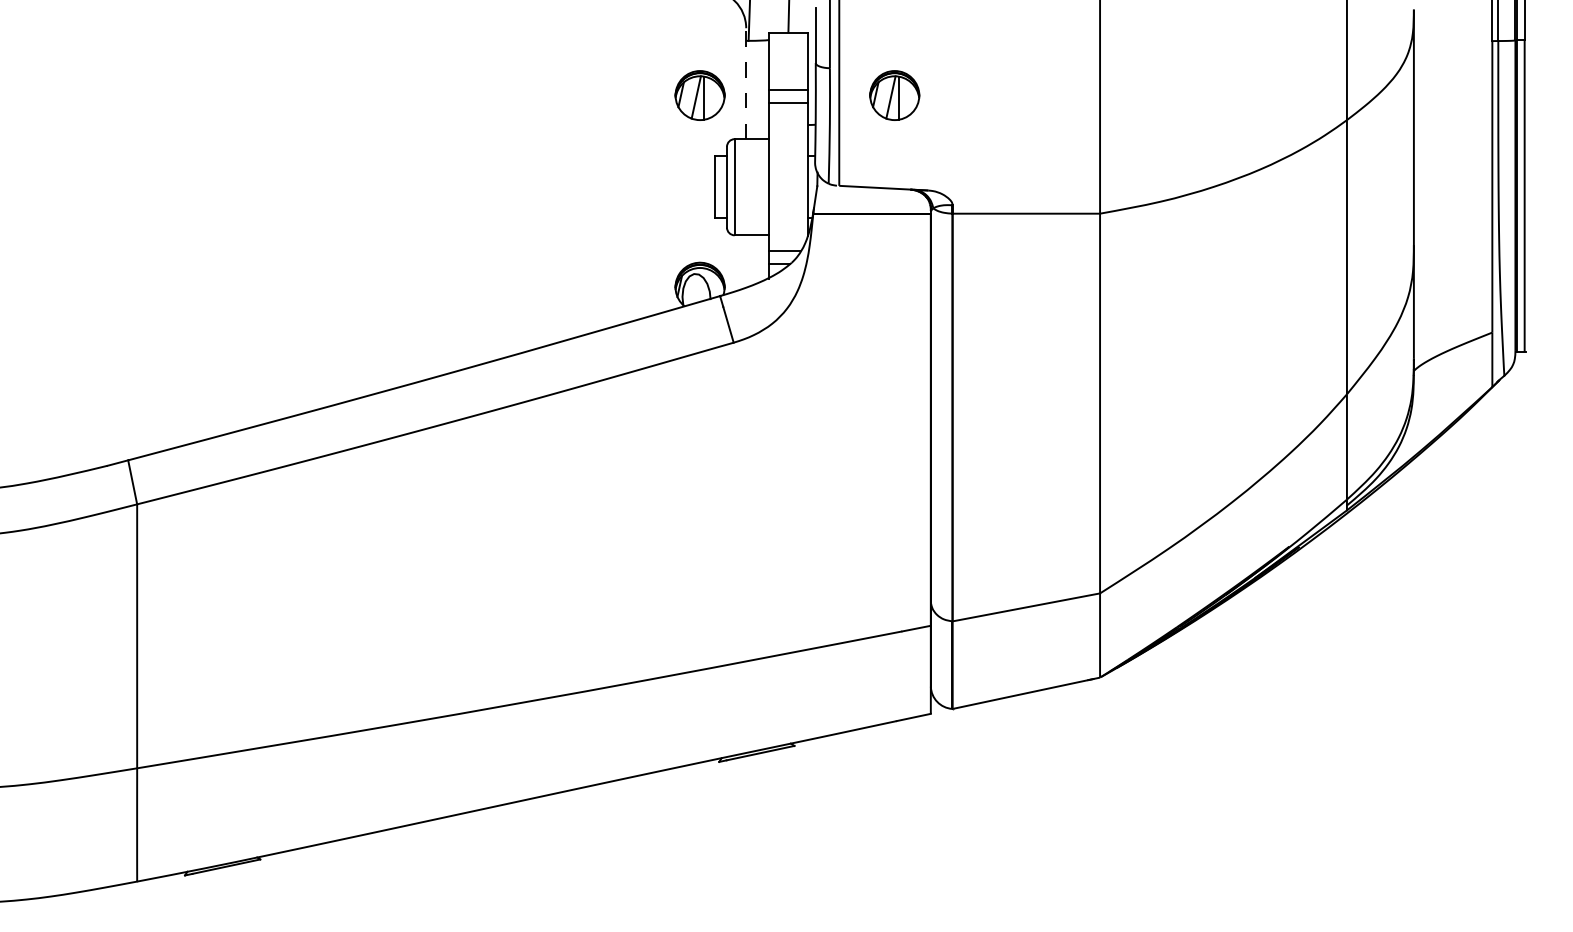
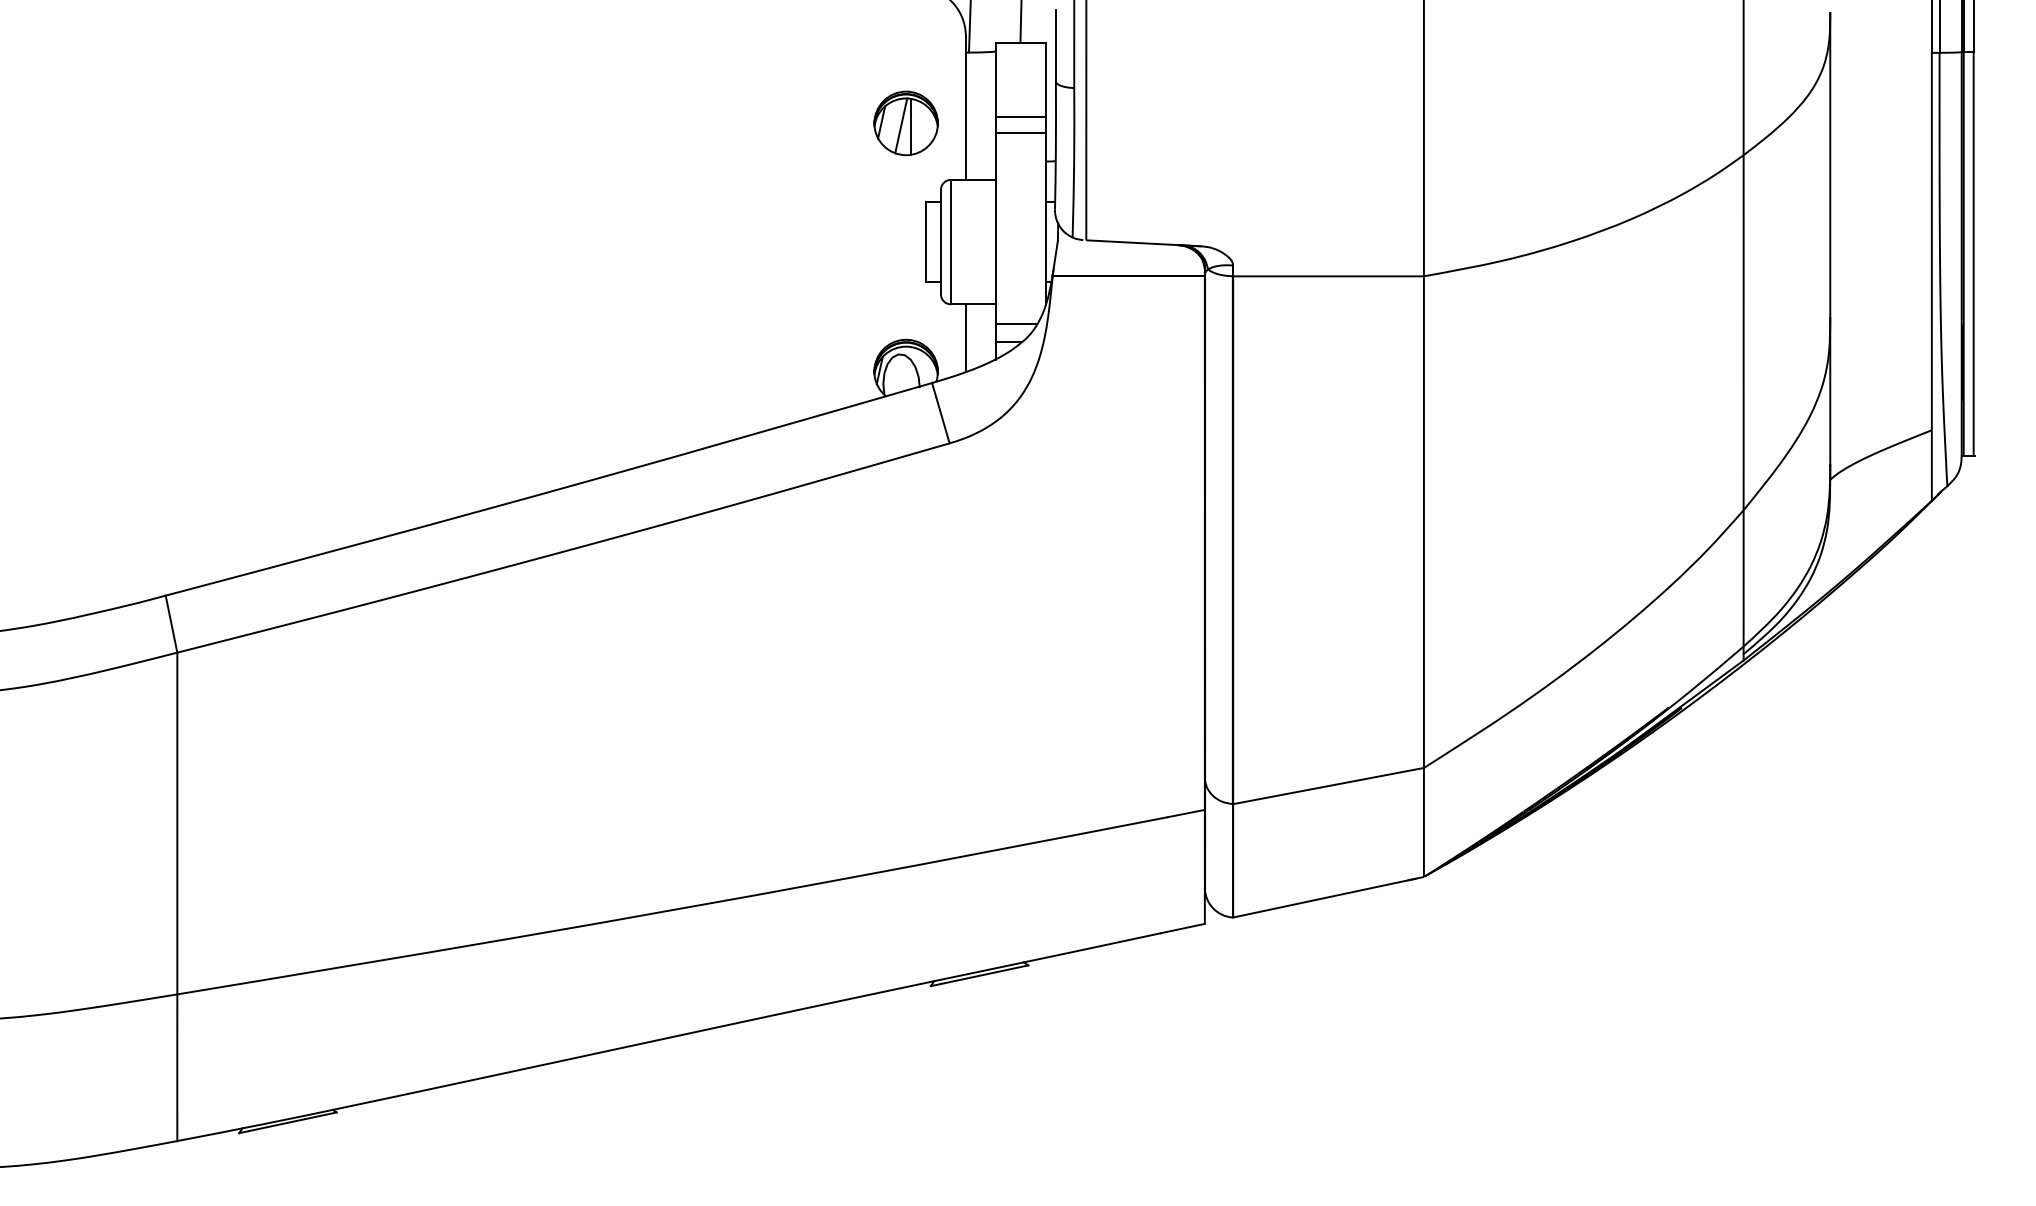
line: (745, 84) -> (965, 108), dashed -> solid
part: (894, 95) -> (1157, 123), removed
line: (745, 261) -> (965, 338), added

